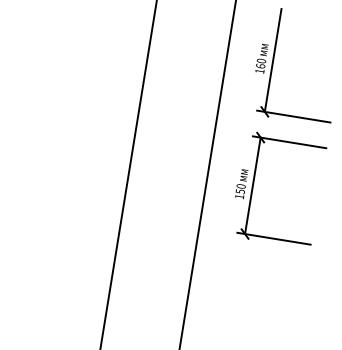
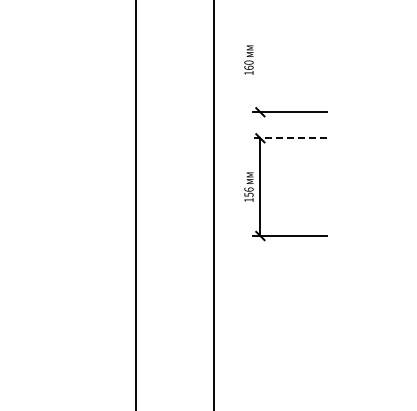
line: (273, 60) -> (260, 60), removed
line: (289, 142) -> (289, 138), solid -> dashed
text: (240, 186) -> (248, 189), 150 -> 156

